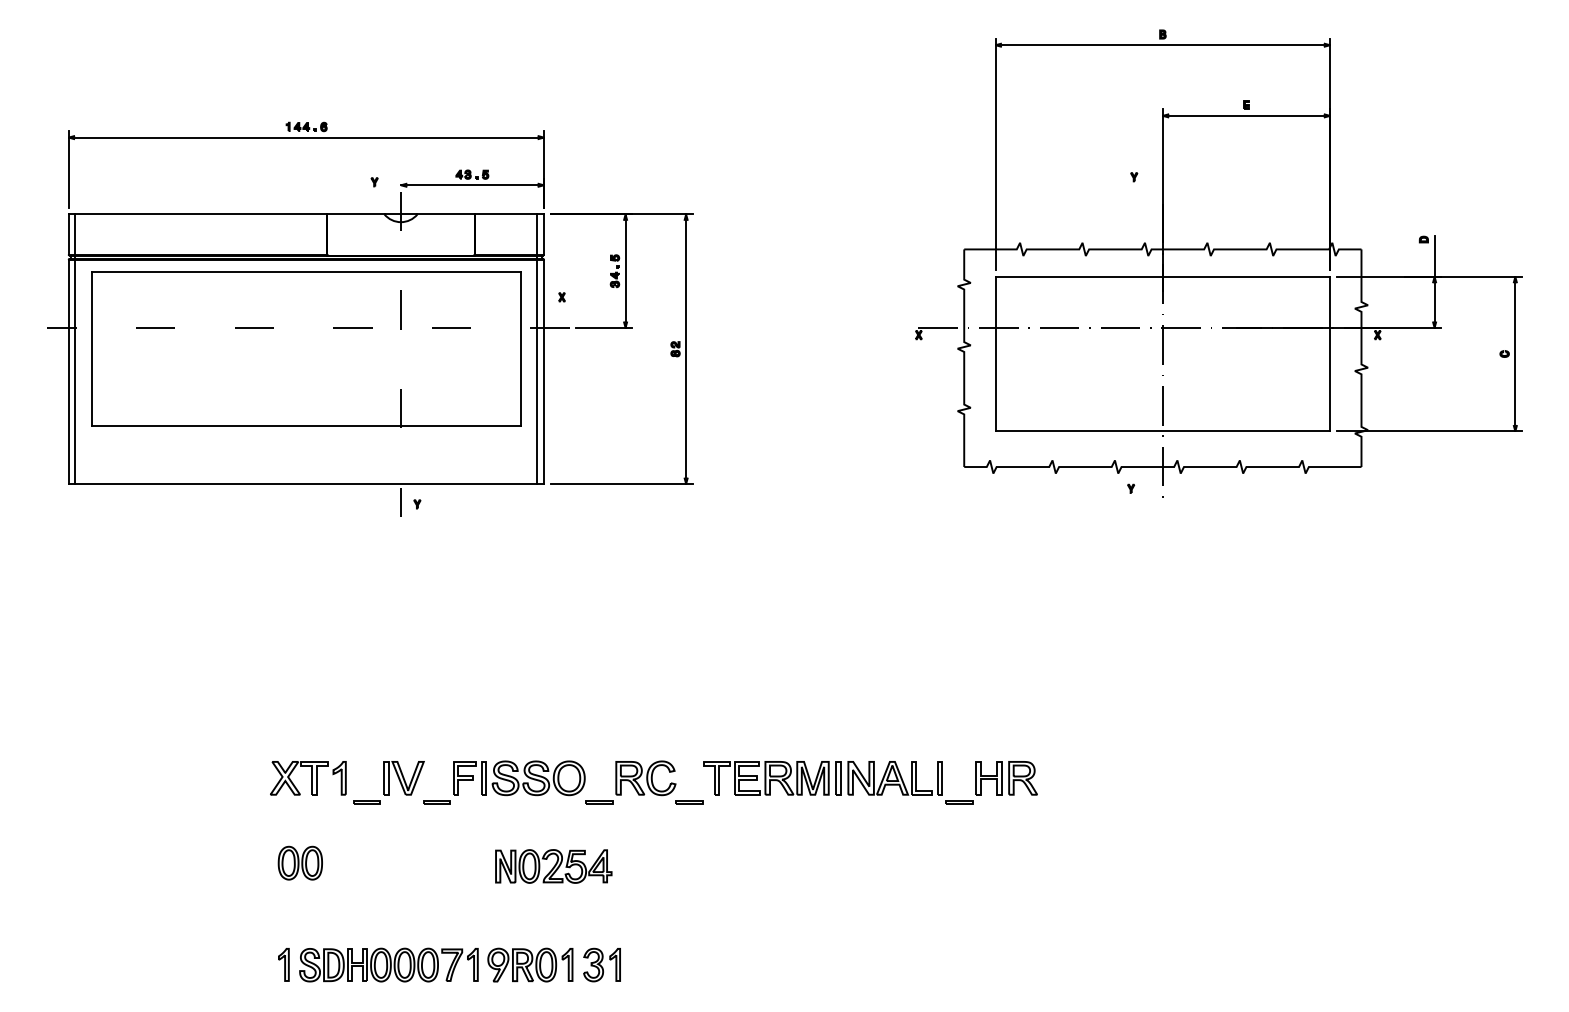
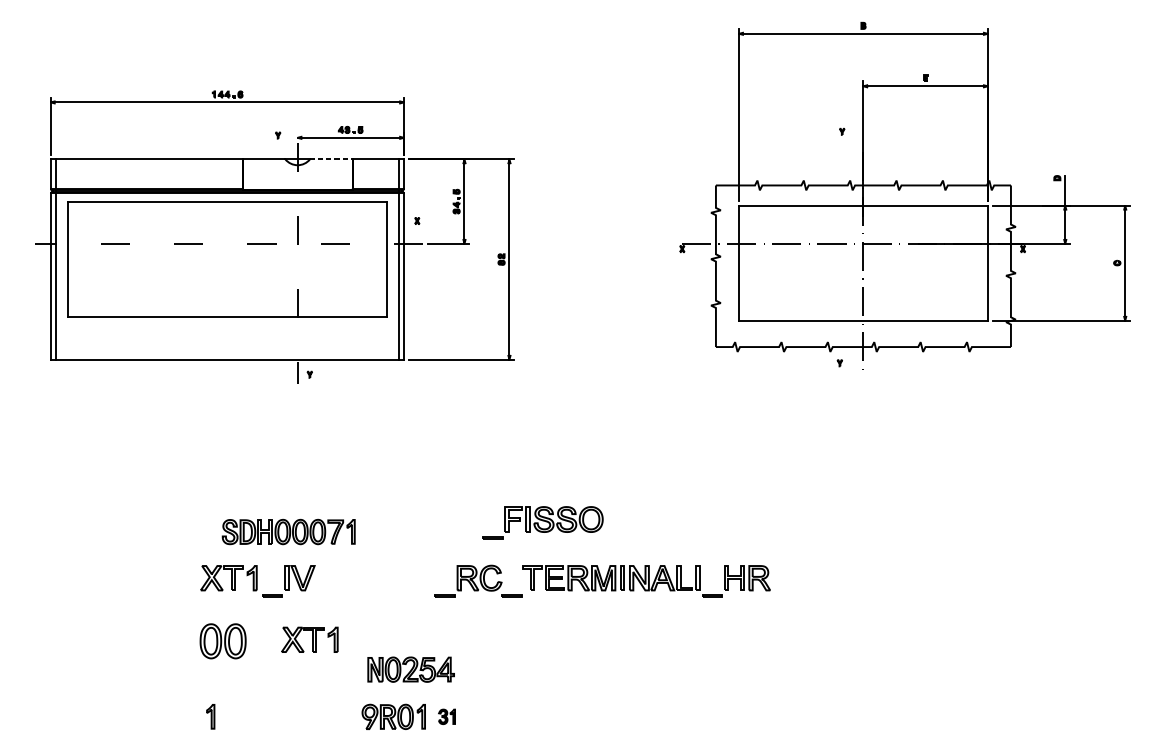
line: (446, 214) -> (331, 159), solid -> dashed
part: (504, 782) -> (543, 522), moved
part: (417, 861) -> (309, 639), added
part: (299, 862) -> (222, 640), size x1.4
part: (553, 866) -> (410, 669), moved
part: (388, 964) -> (288, 531), moved
part: (601, 964) -> (446, 716), size x0.6

